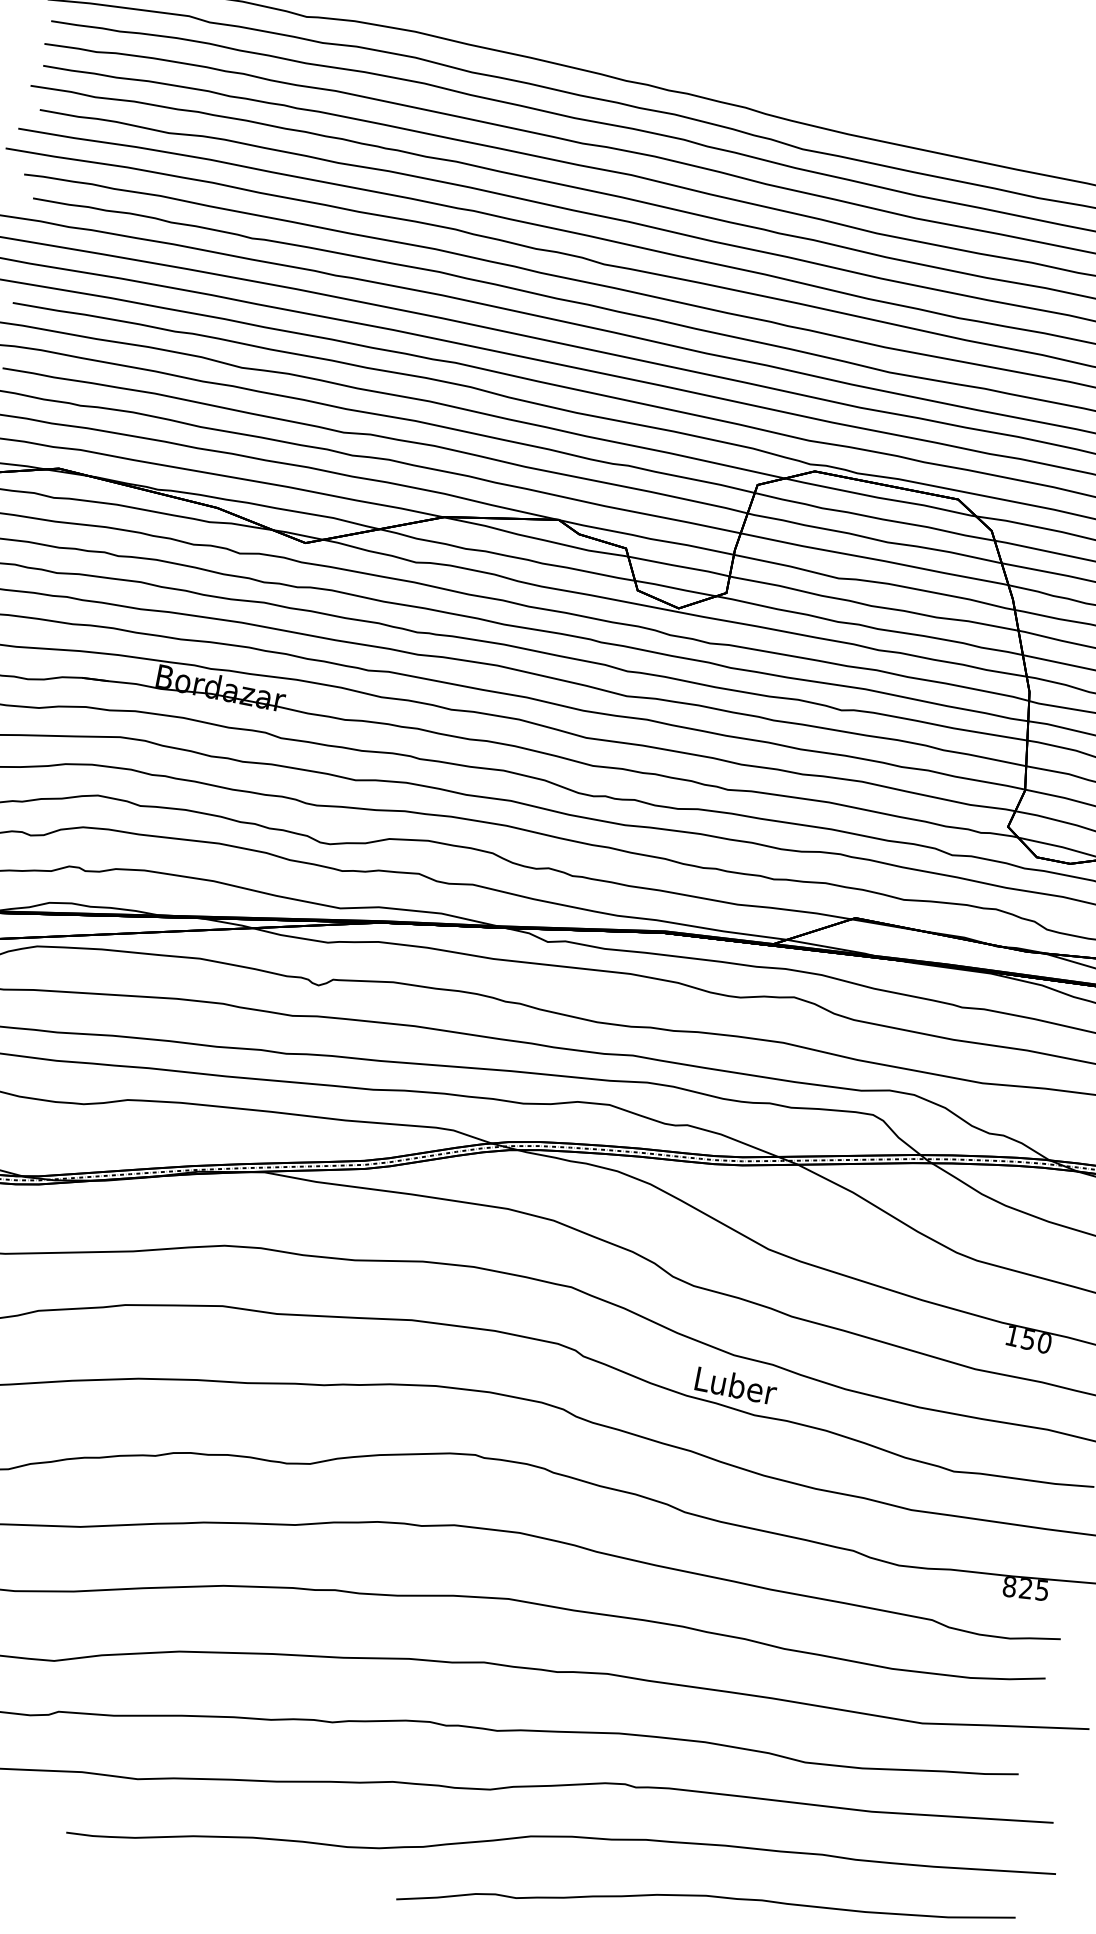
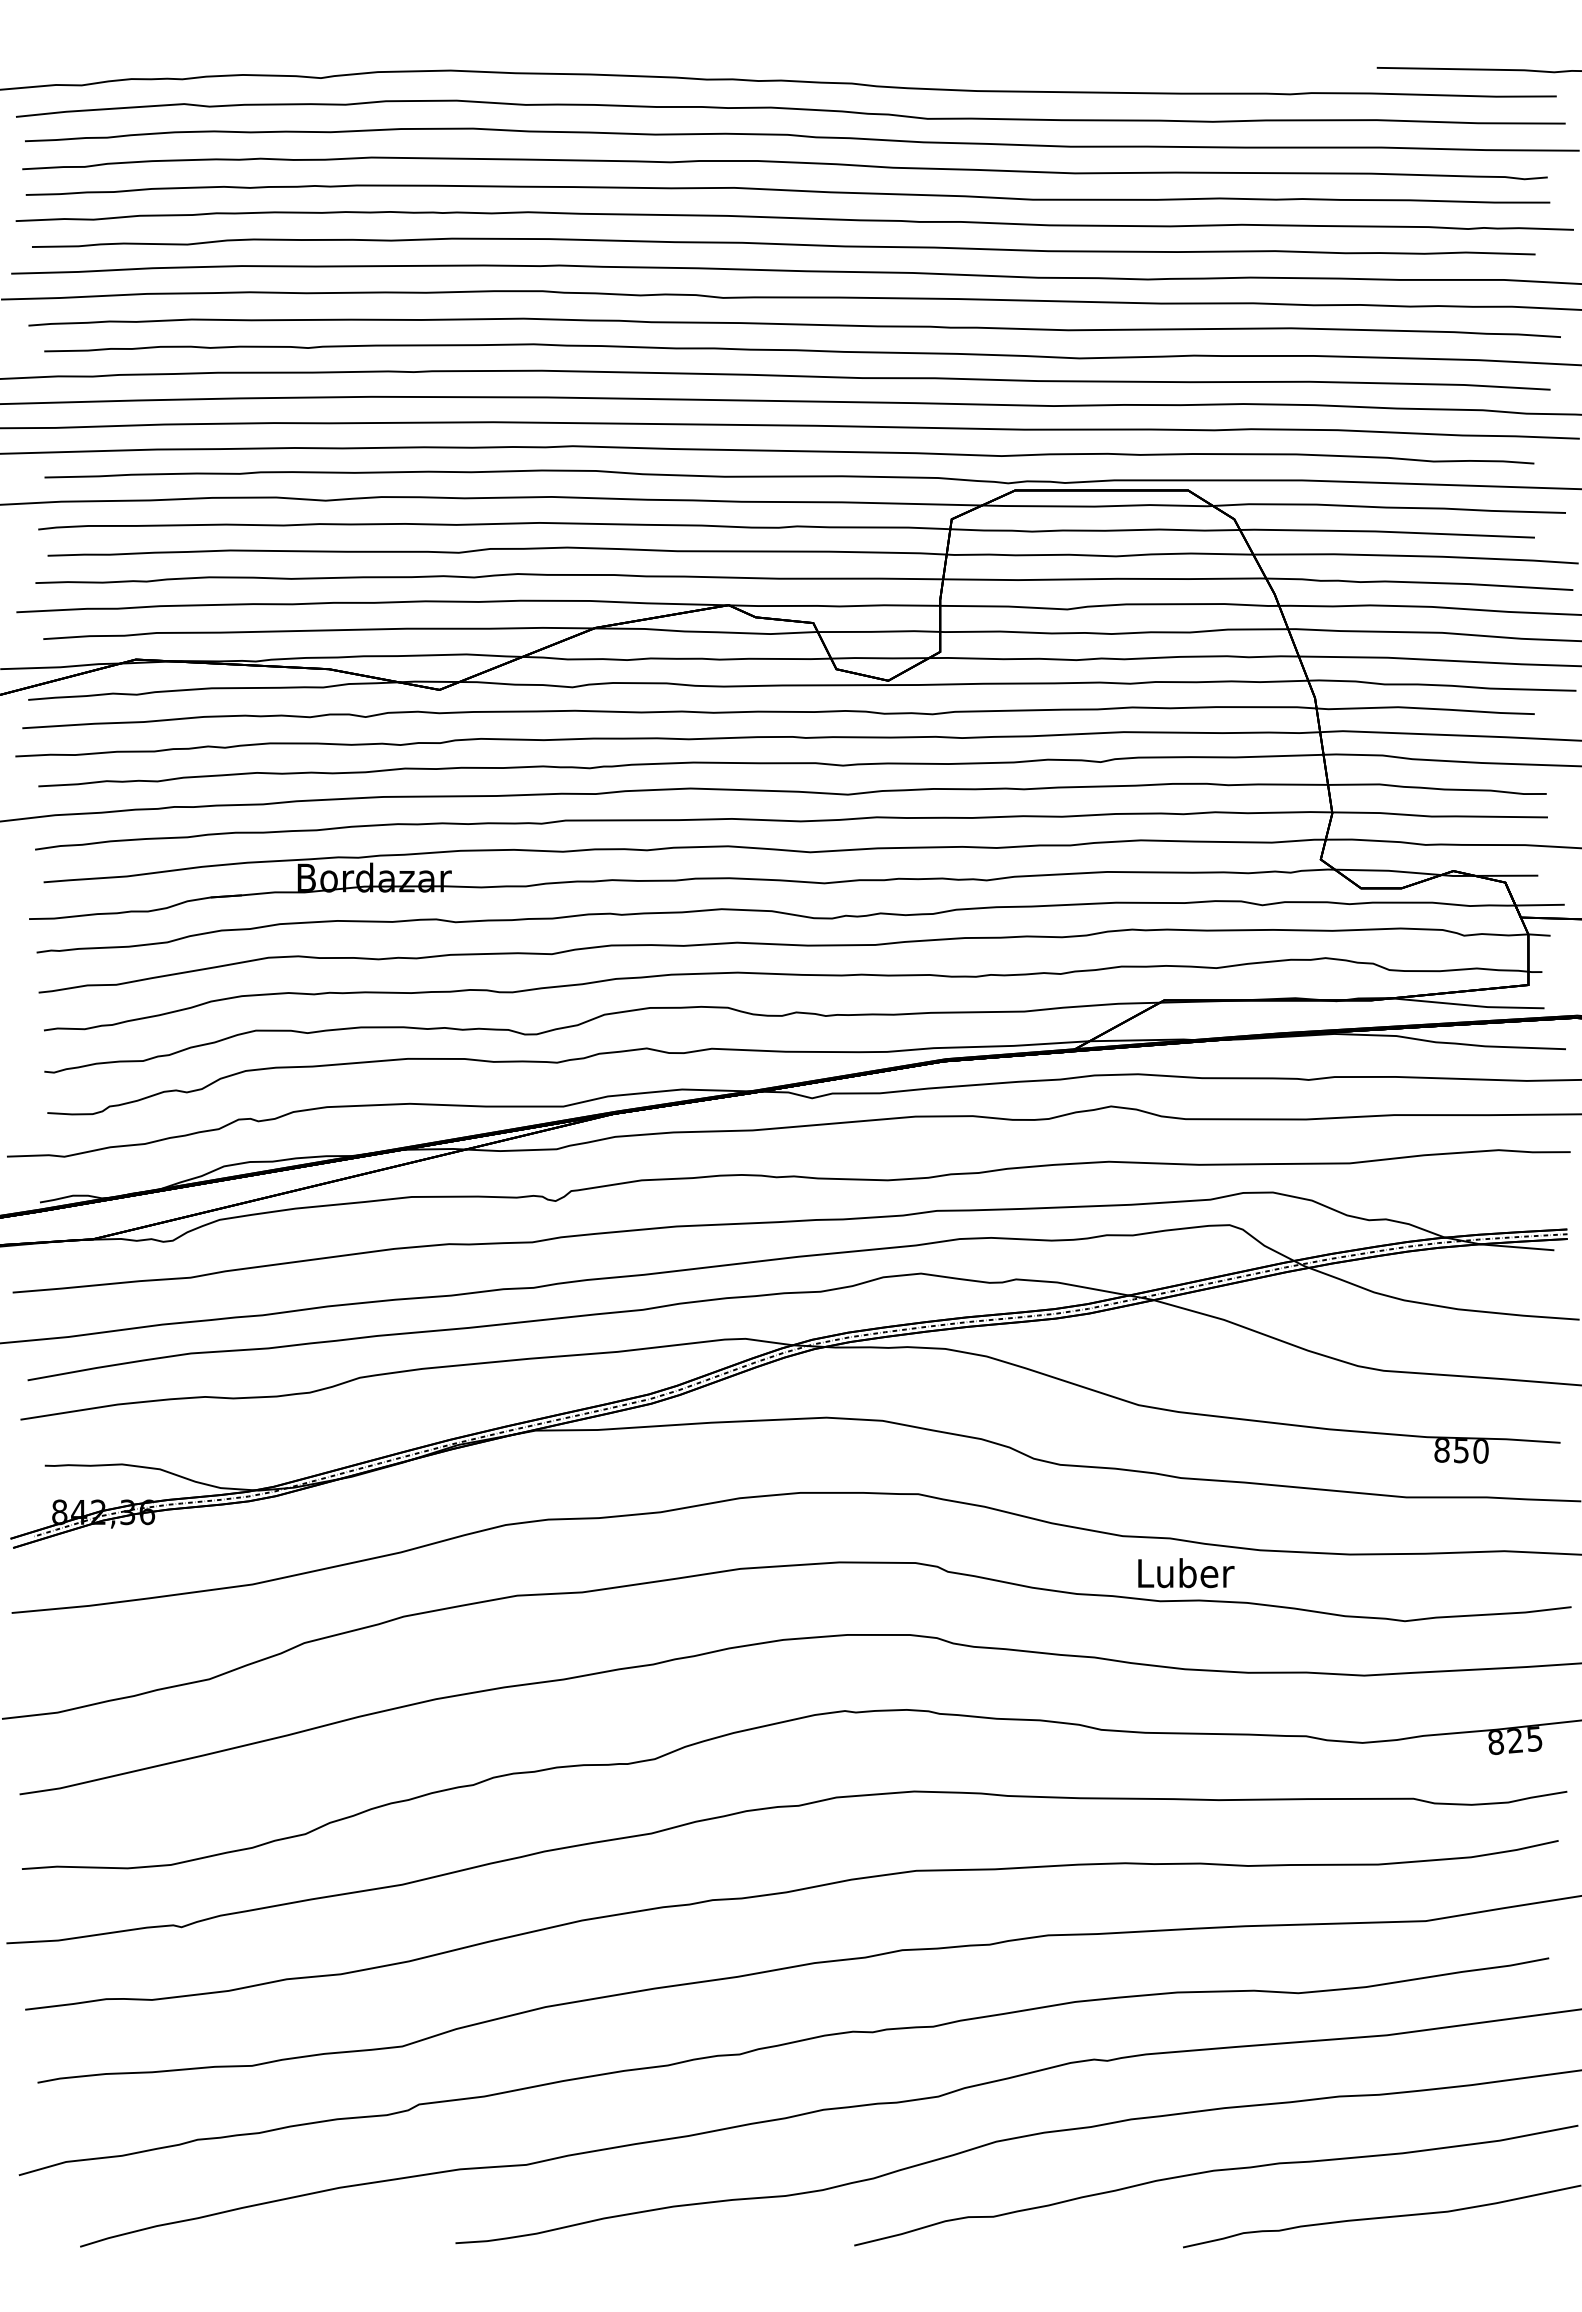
text: (1012, 1336) -> (1441, 1450), 150 -> 850
text: (736, 1386) -> (1186, 1573), moved

